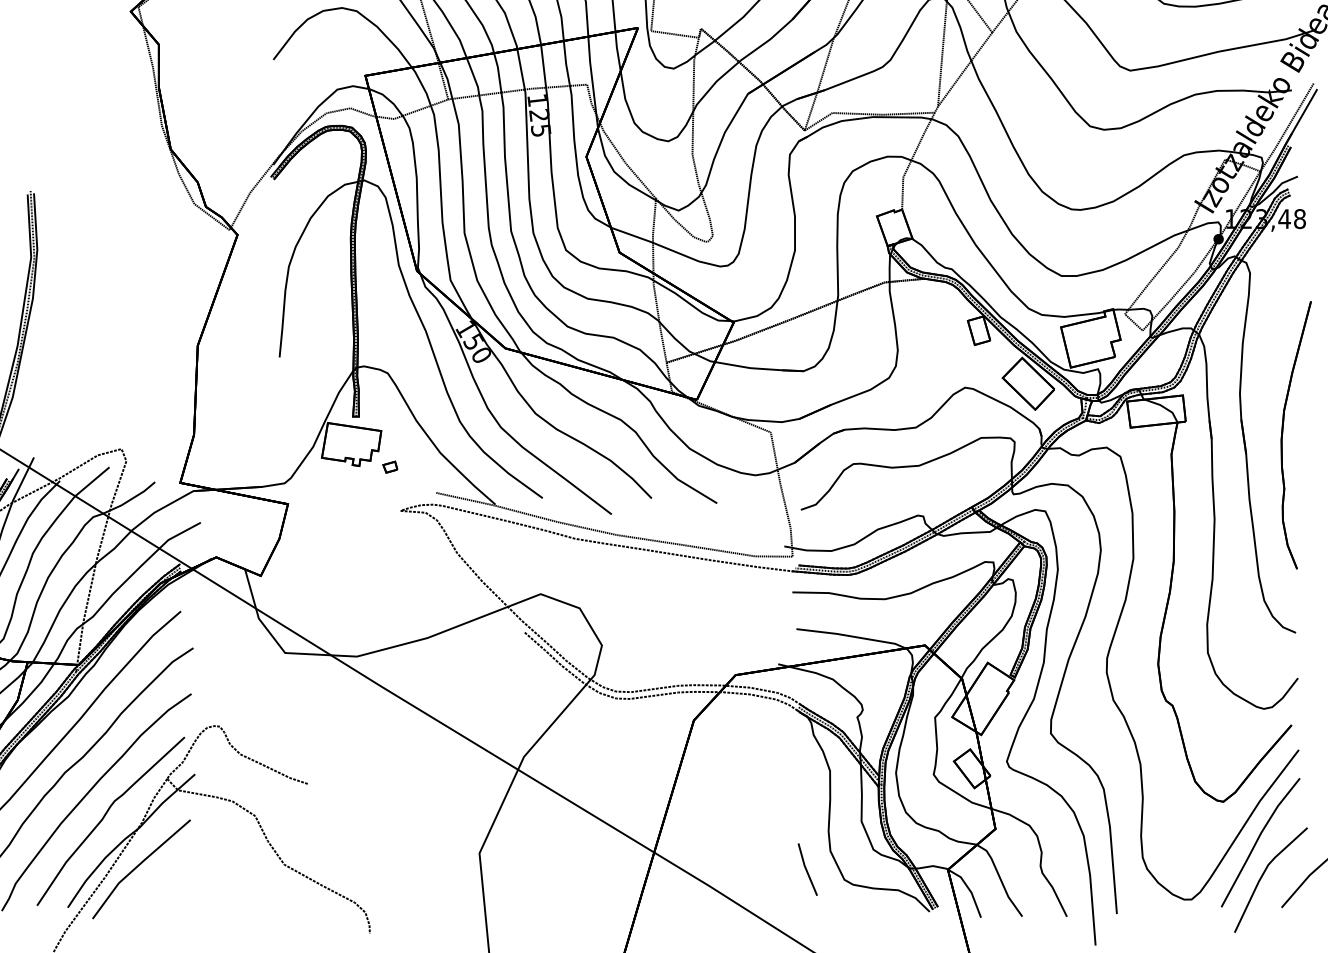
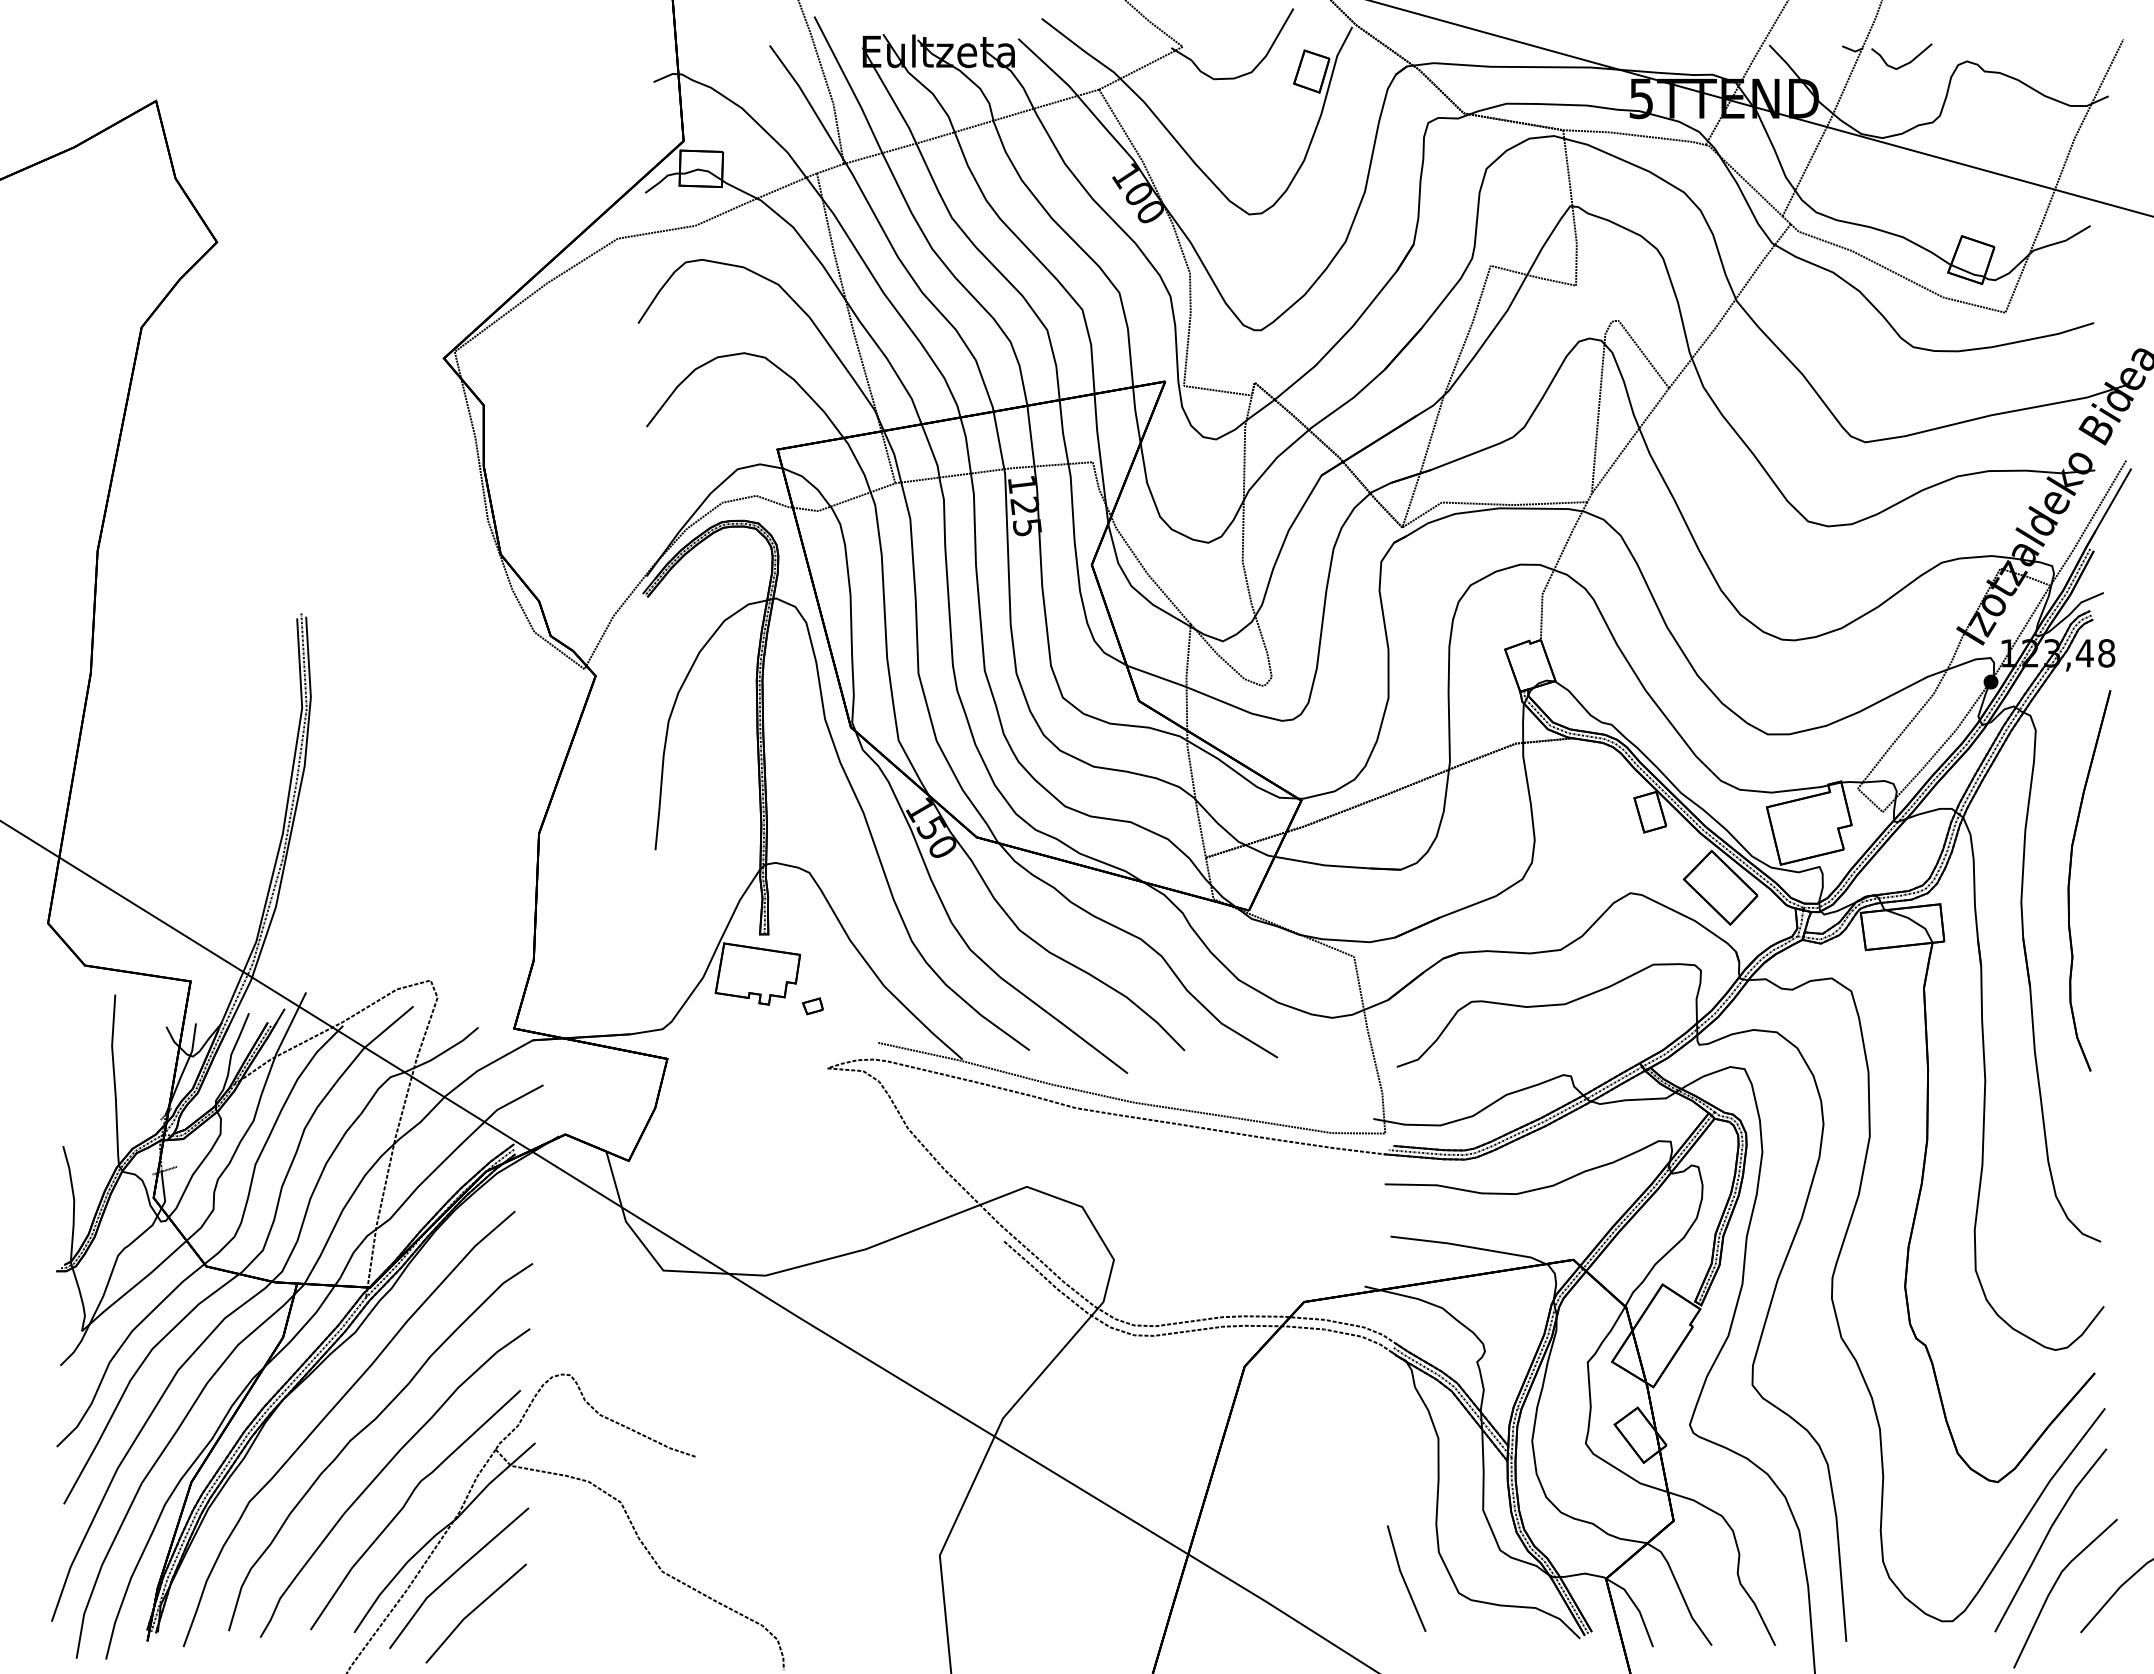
part: (1282, 435) -> (2070, 880), moved
part: (807, 869) -> (1406, 1578), size x1.43
part: (153, 894) -> (475, 1613), added

